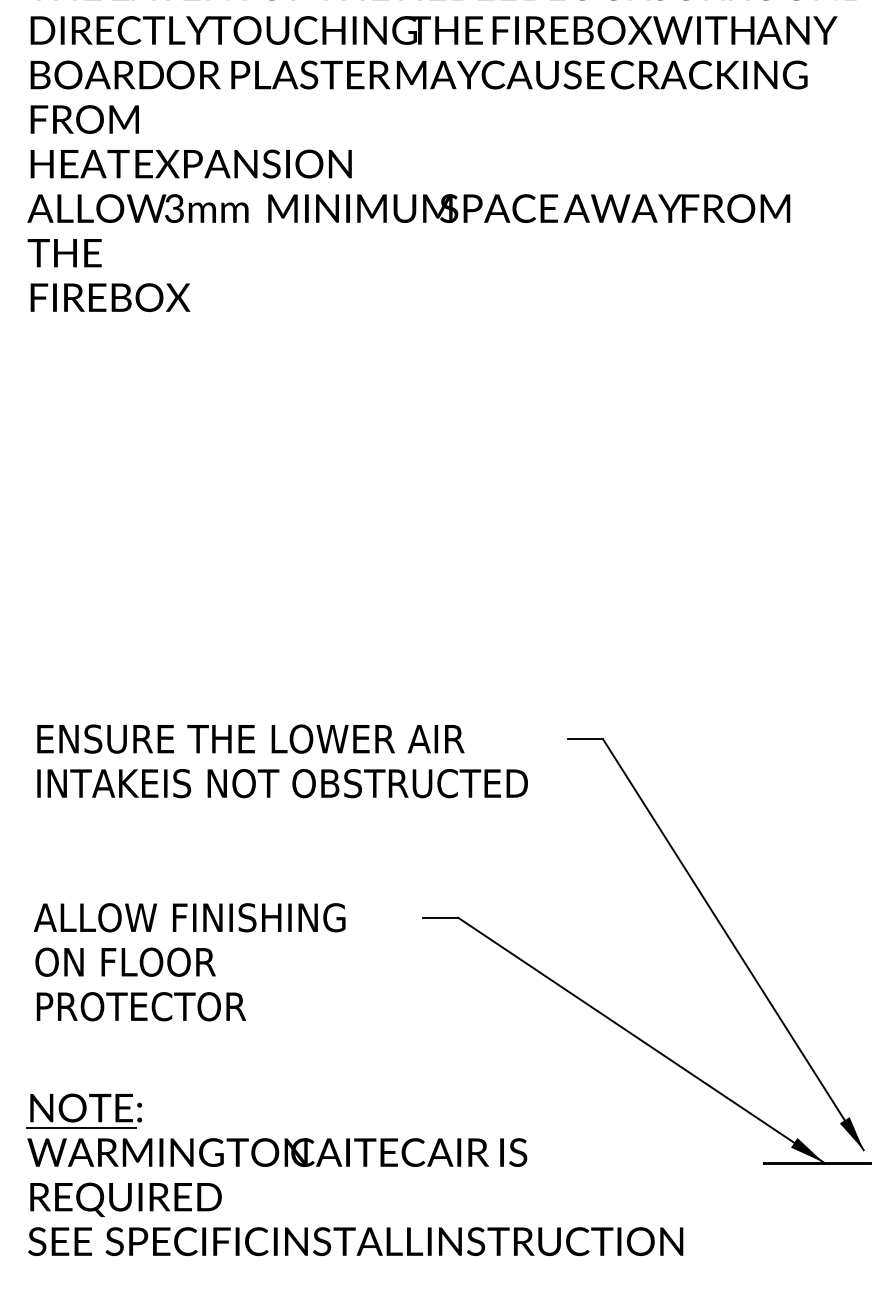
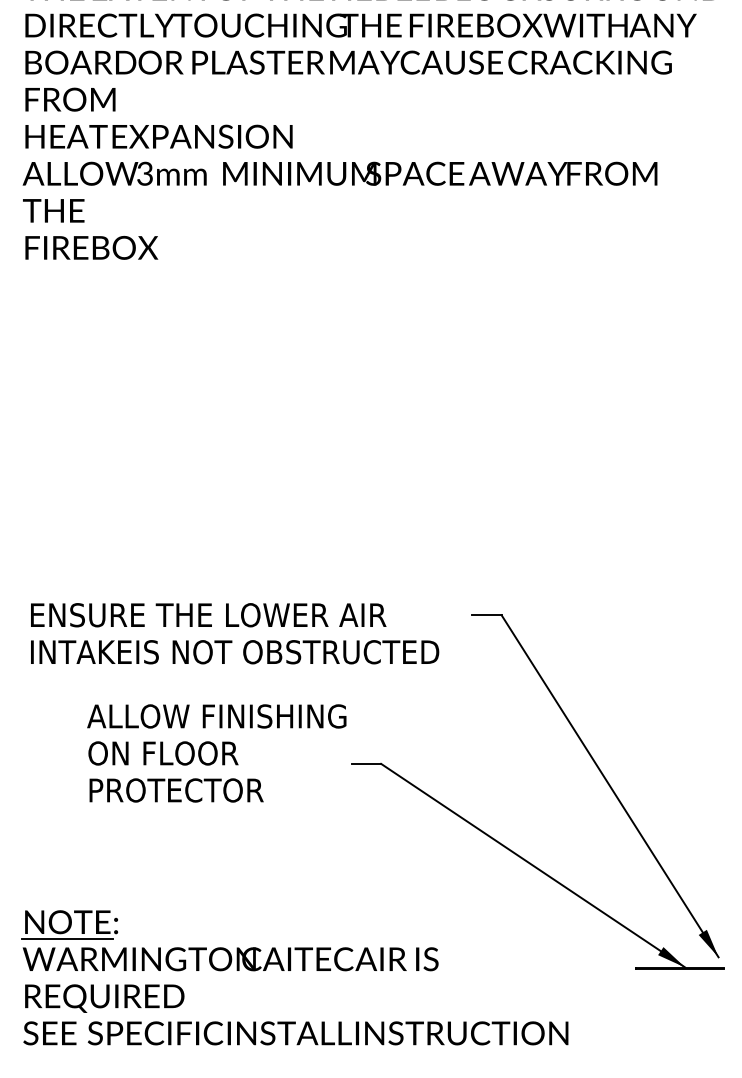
text: (189, 962) -> (216, 753), moved

